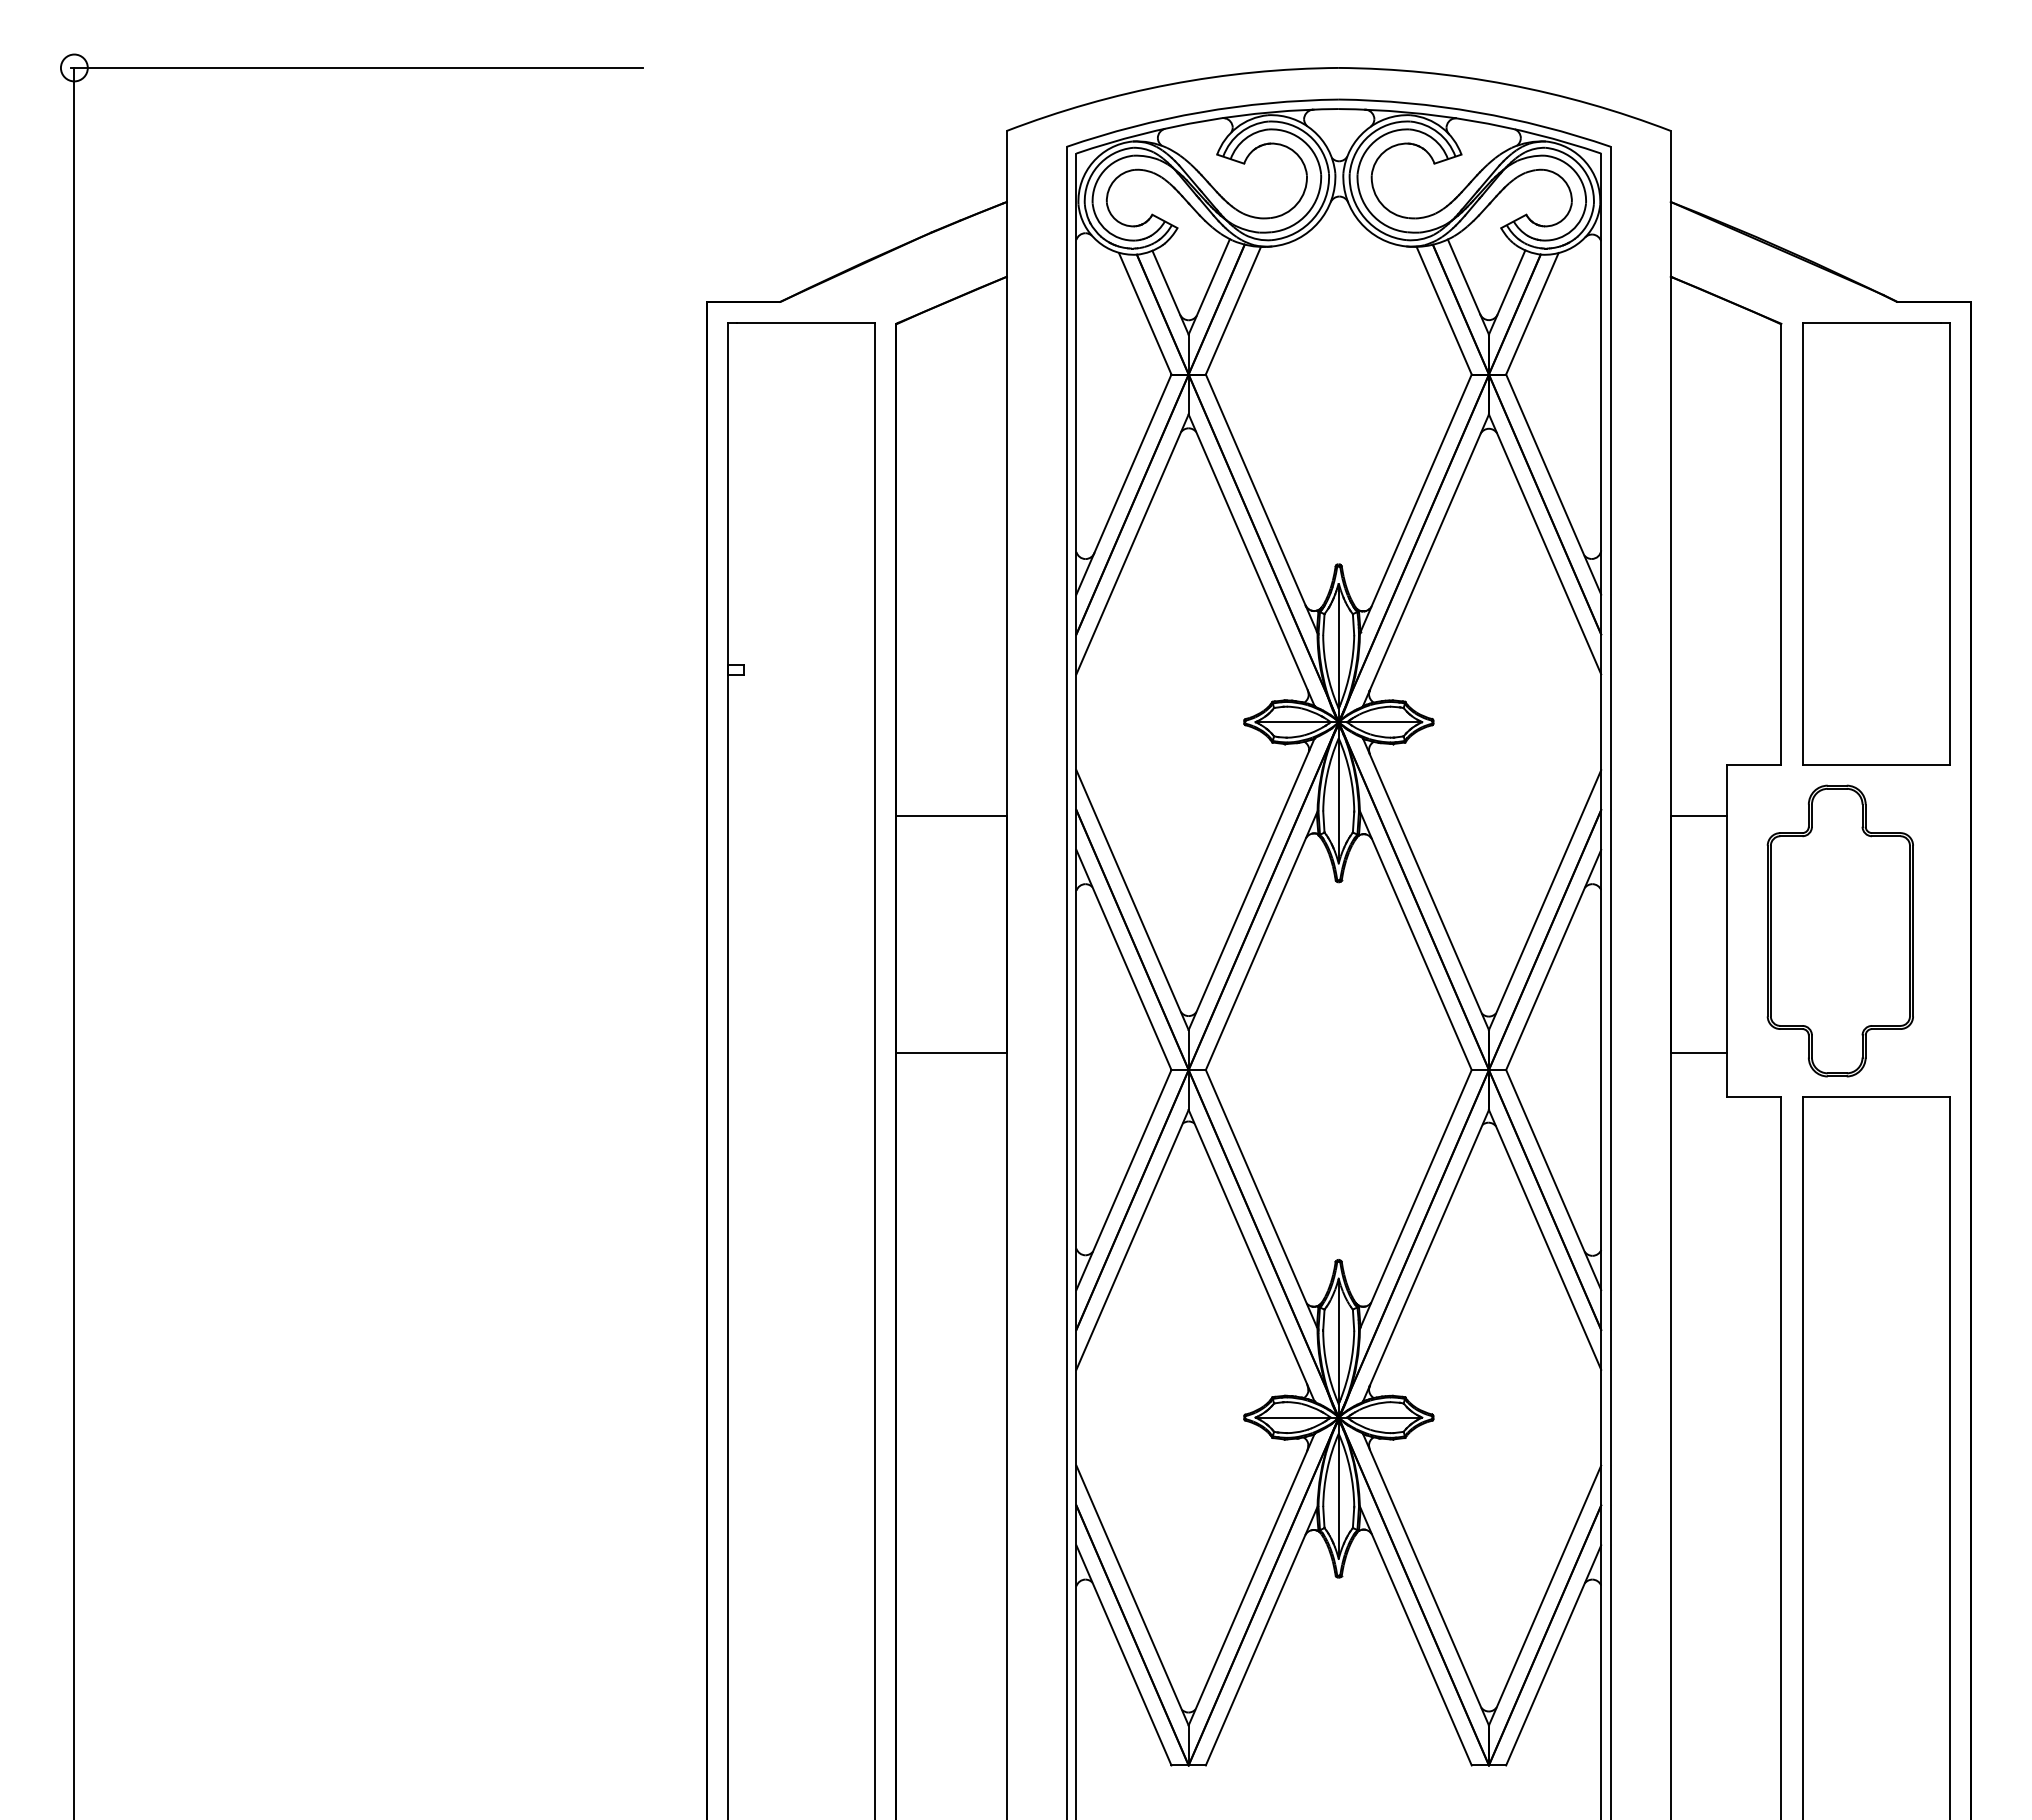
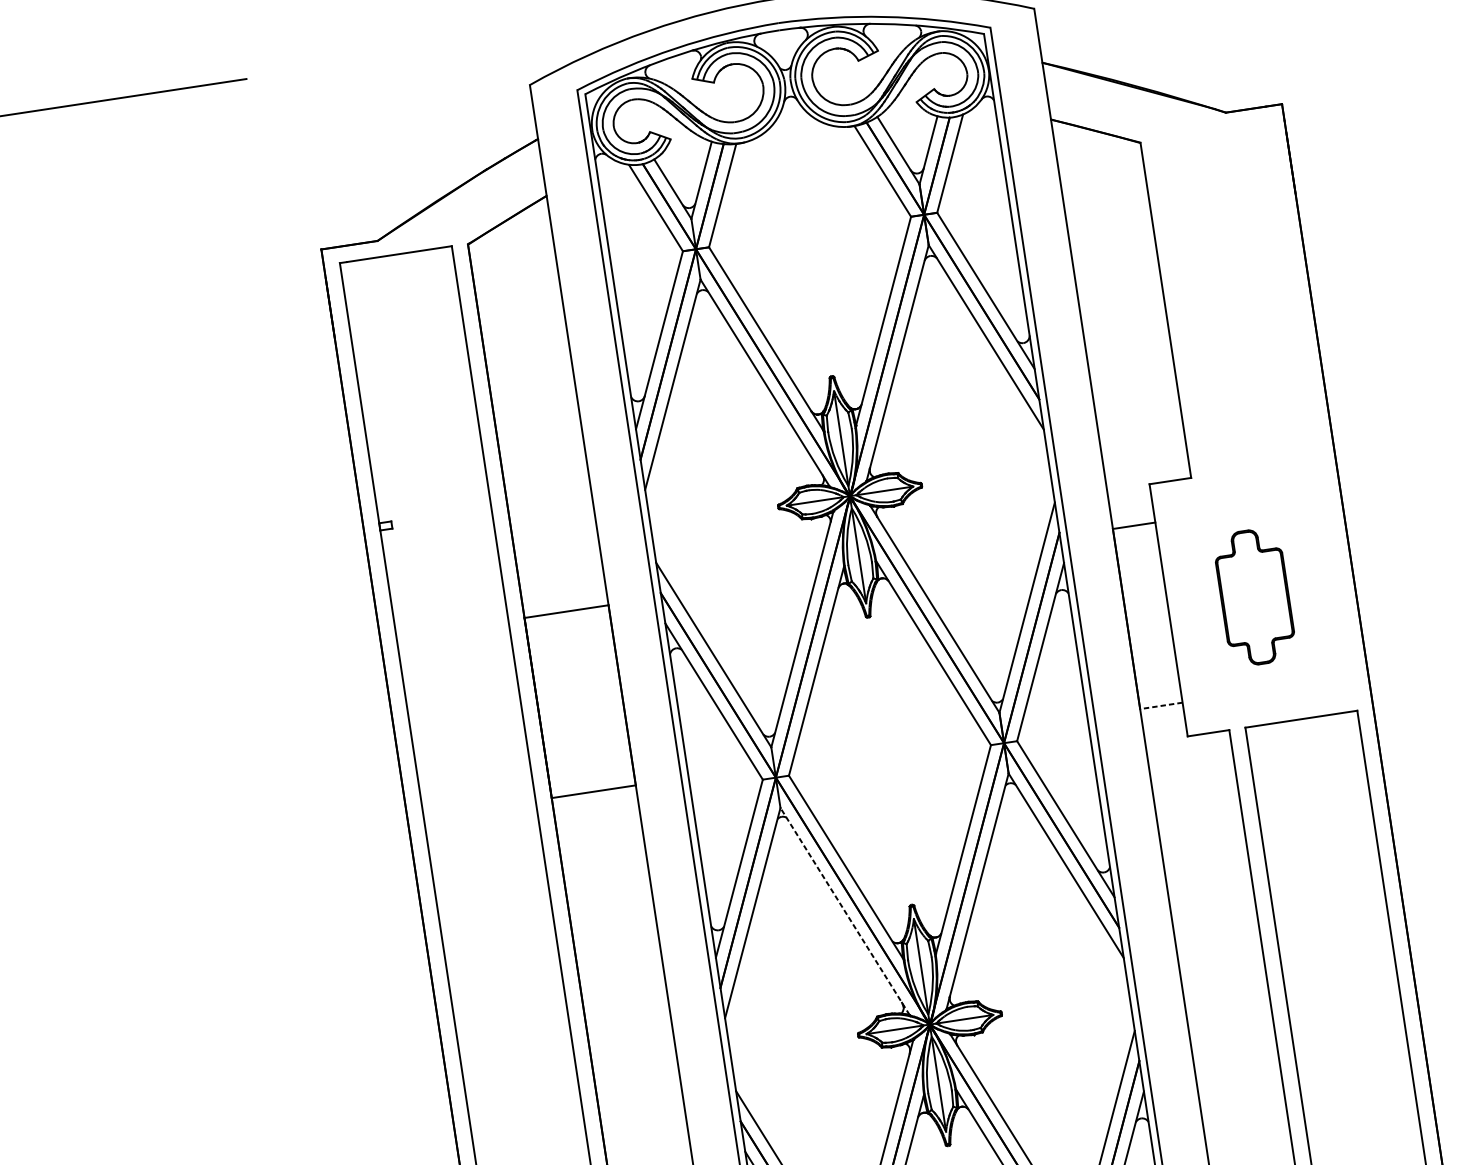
part: (1876, 543) -> (1237, 298), removed
part: (1839, 930) -> (1254, 596), size x0.6
line: (1698, 1052) -> (1161, 705), solid -> dashed
line: (1251, 1255) -> (844, 911), solid -> dashed

